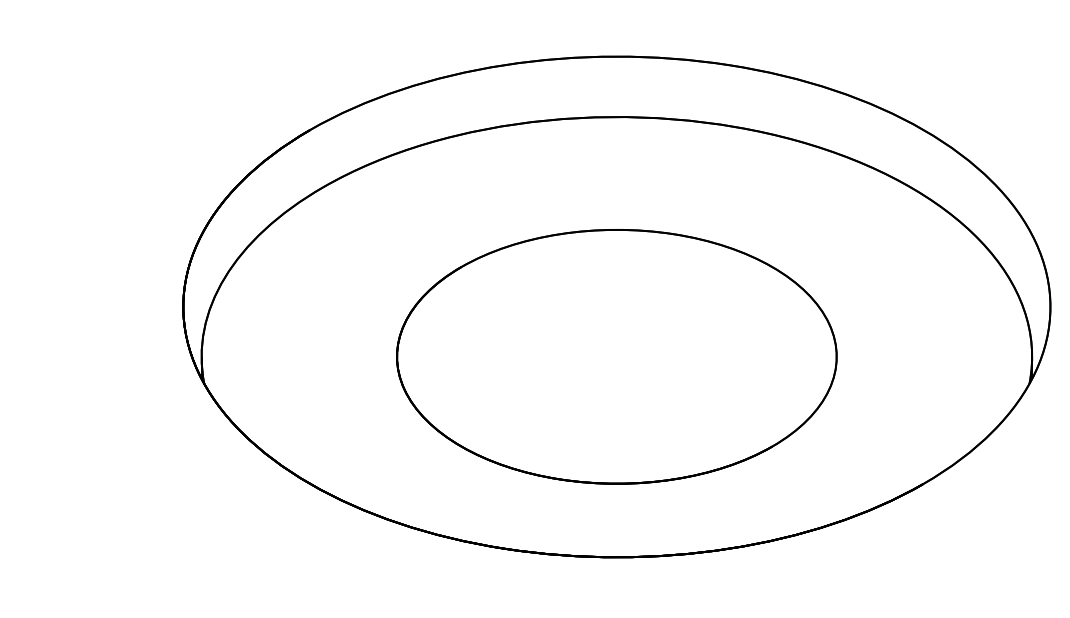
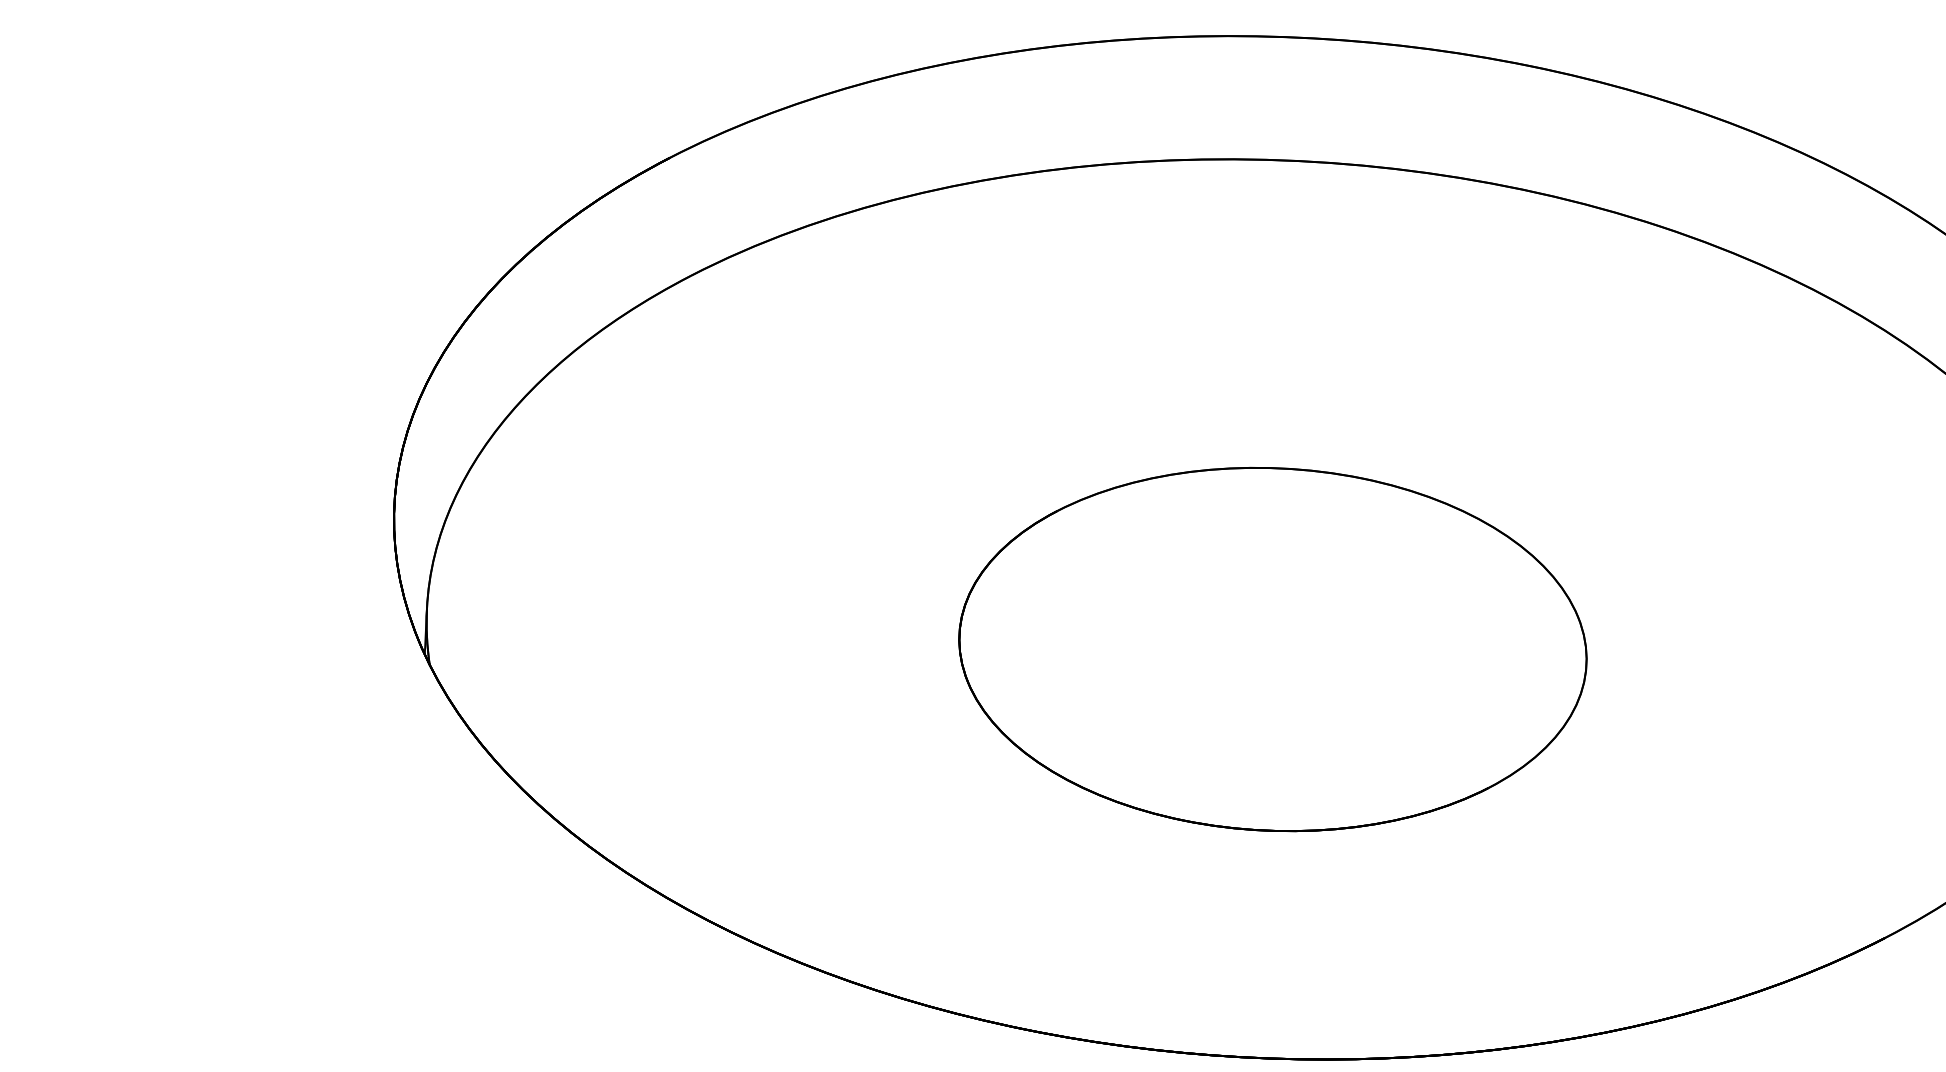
part: (616, 356) -> (1272, 648), size x0.7

